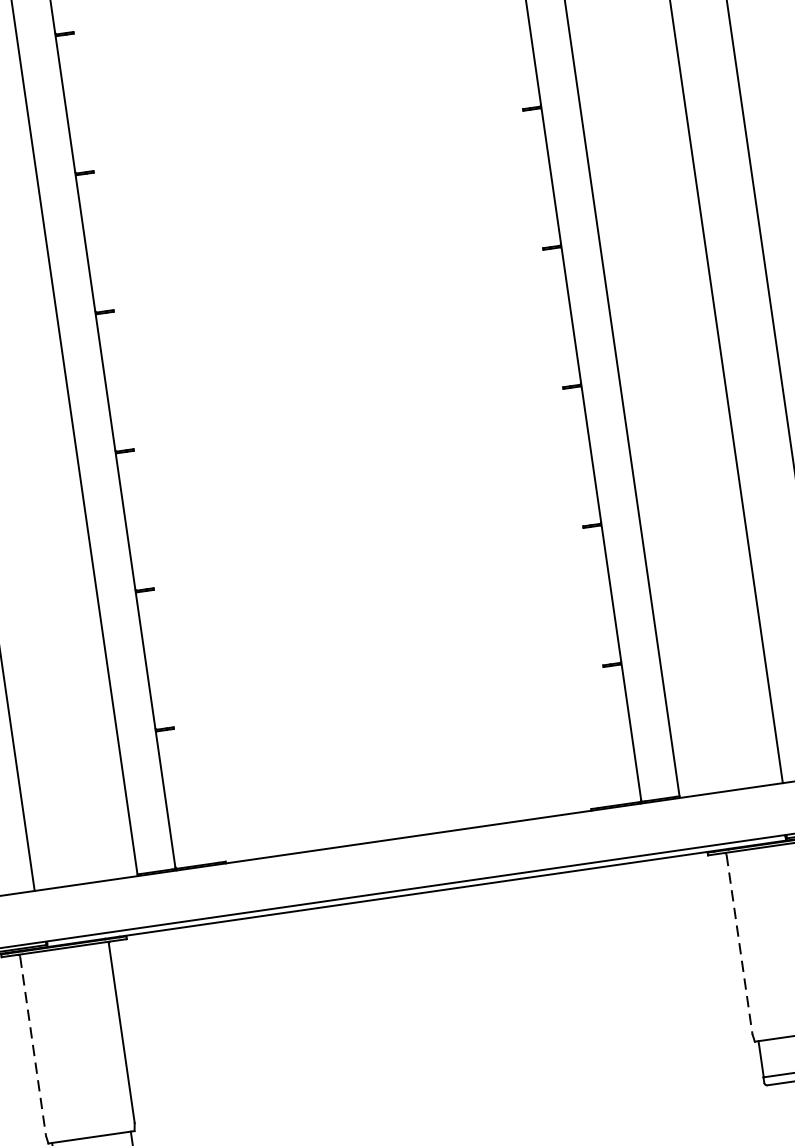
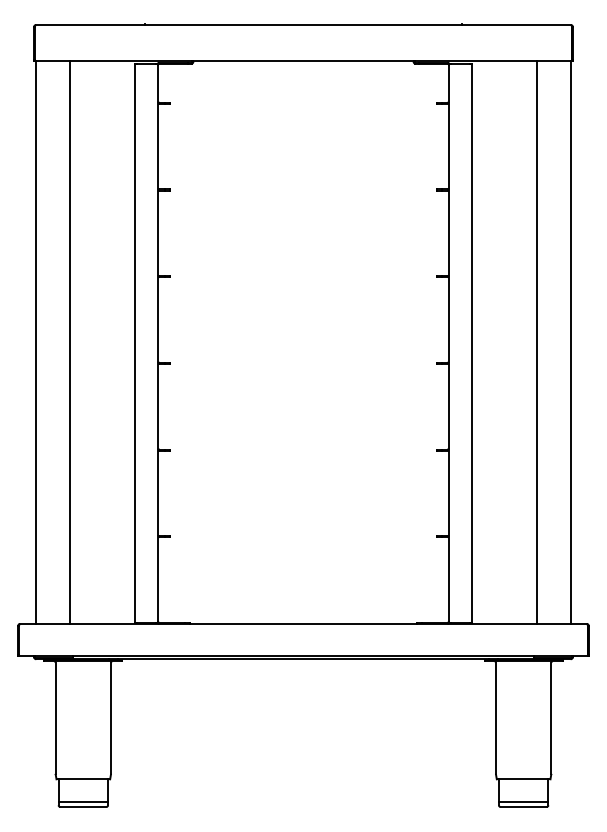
line: (738, 944) -> (495, 718), dashed -> solid
line: (32, 1046) -> (55, 718), dashed -> solid

